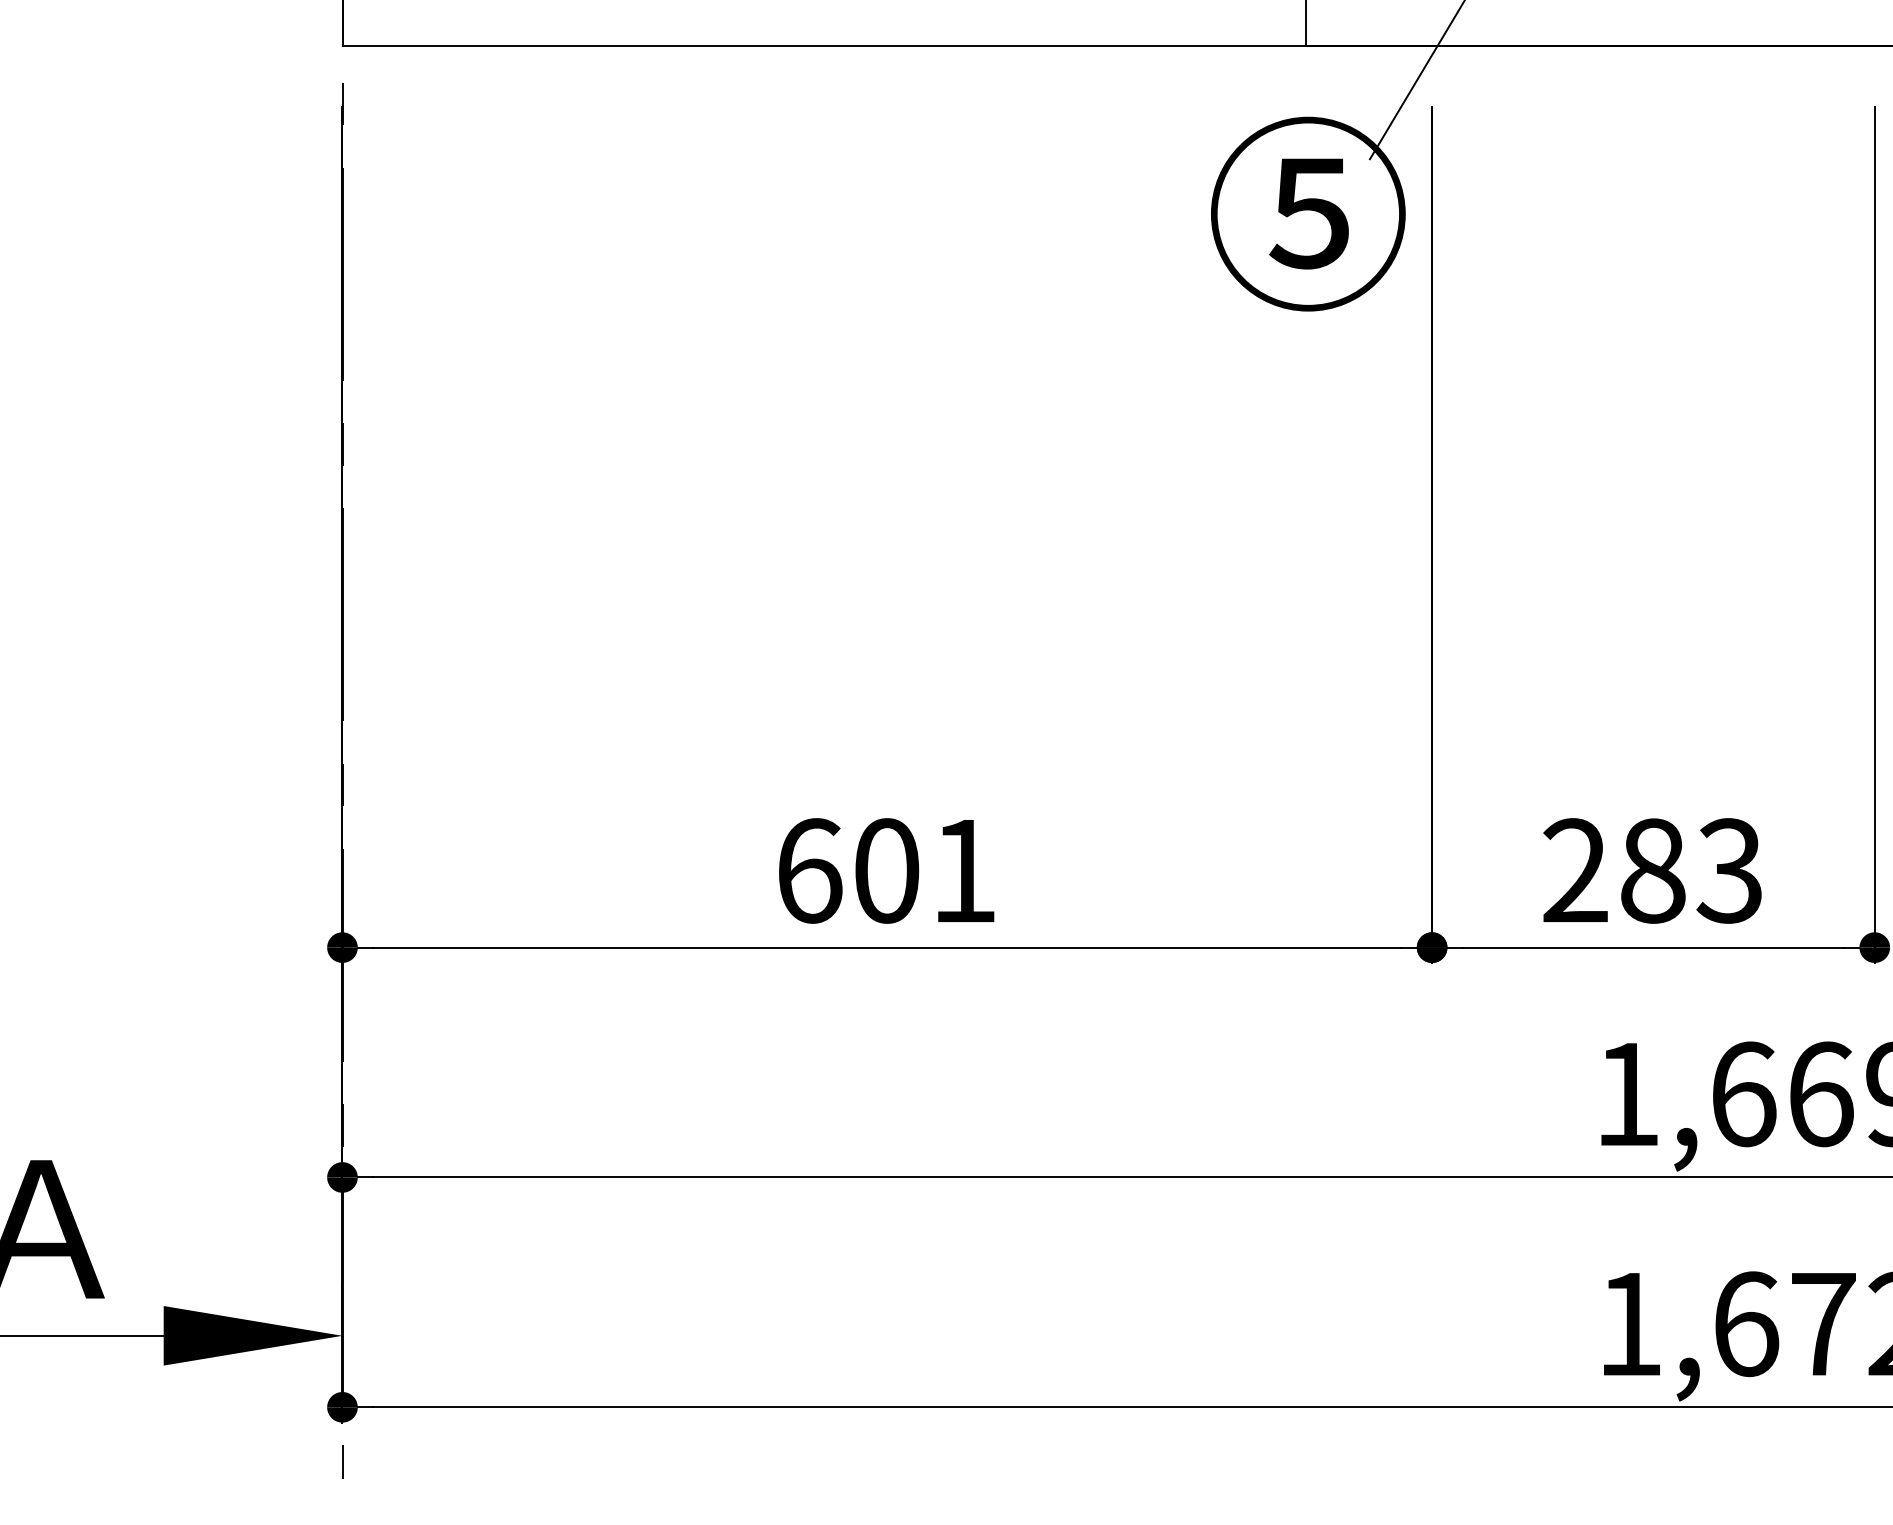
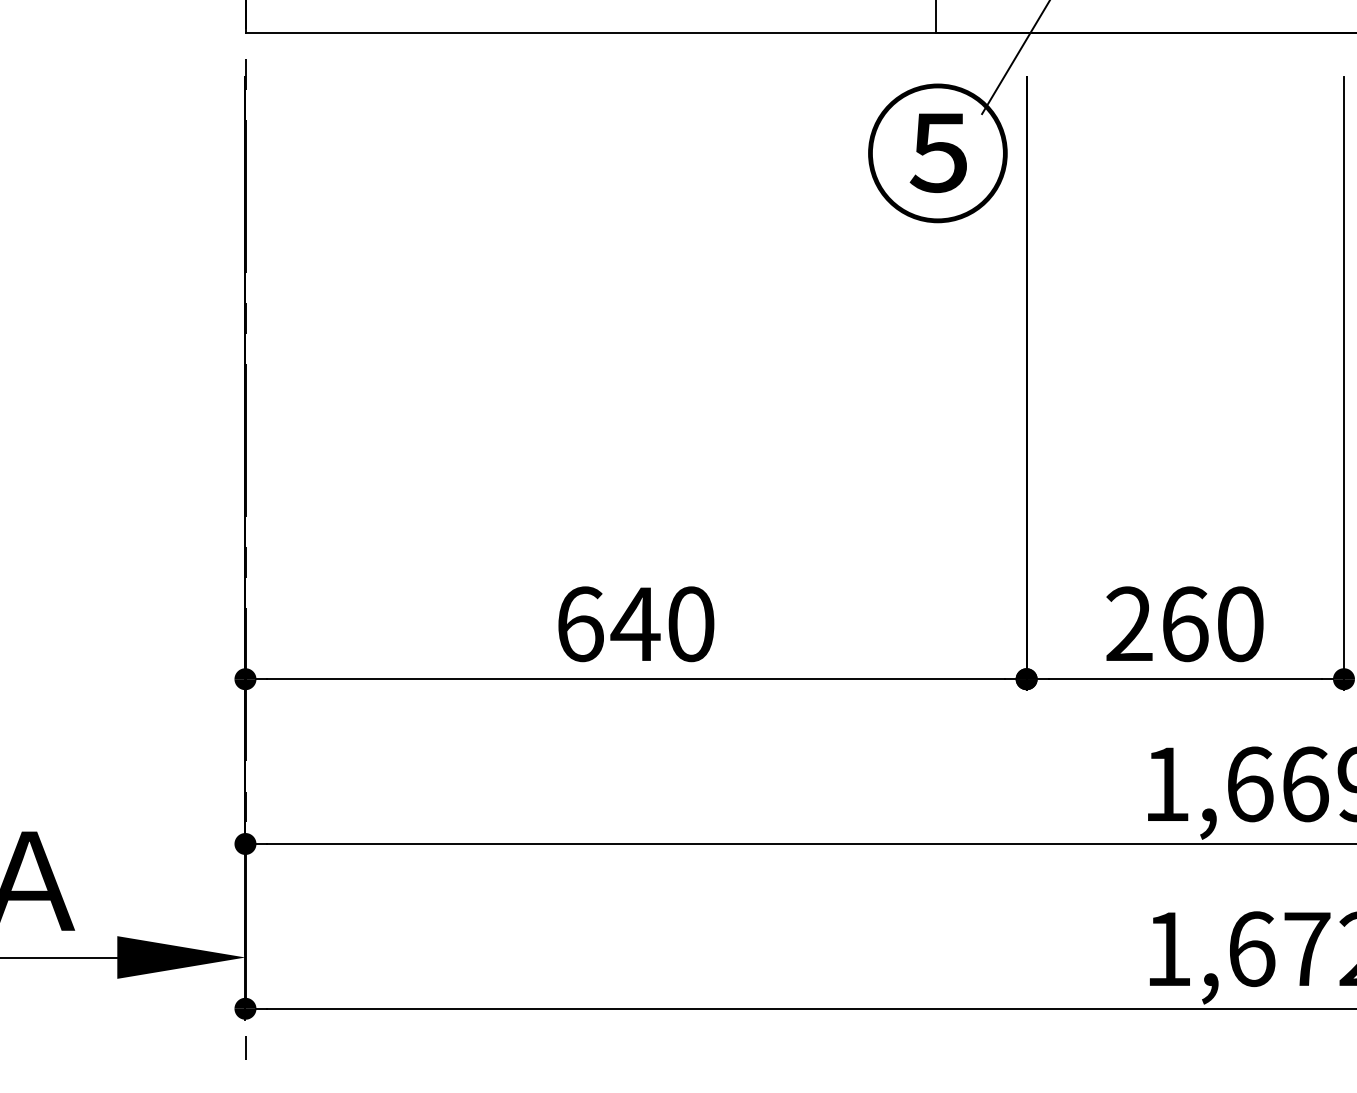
text: (923, 870) -> (662, 623), 601 -> 640
text: (1691, 870) -> (1212, 623), 283 -> 260

